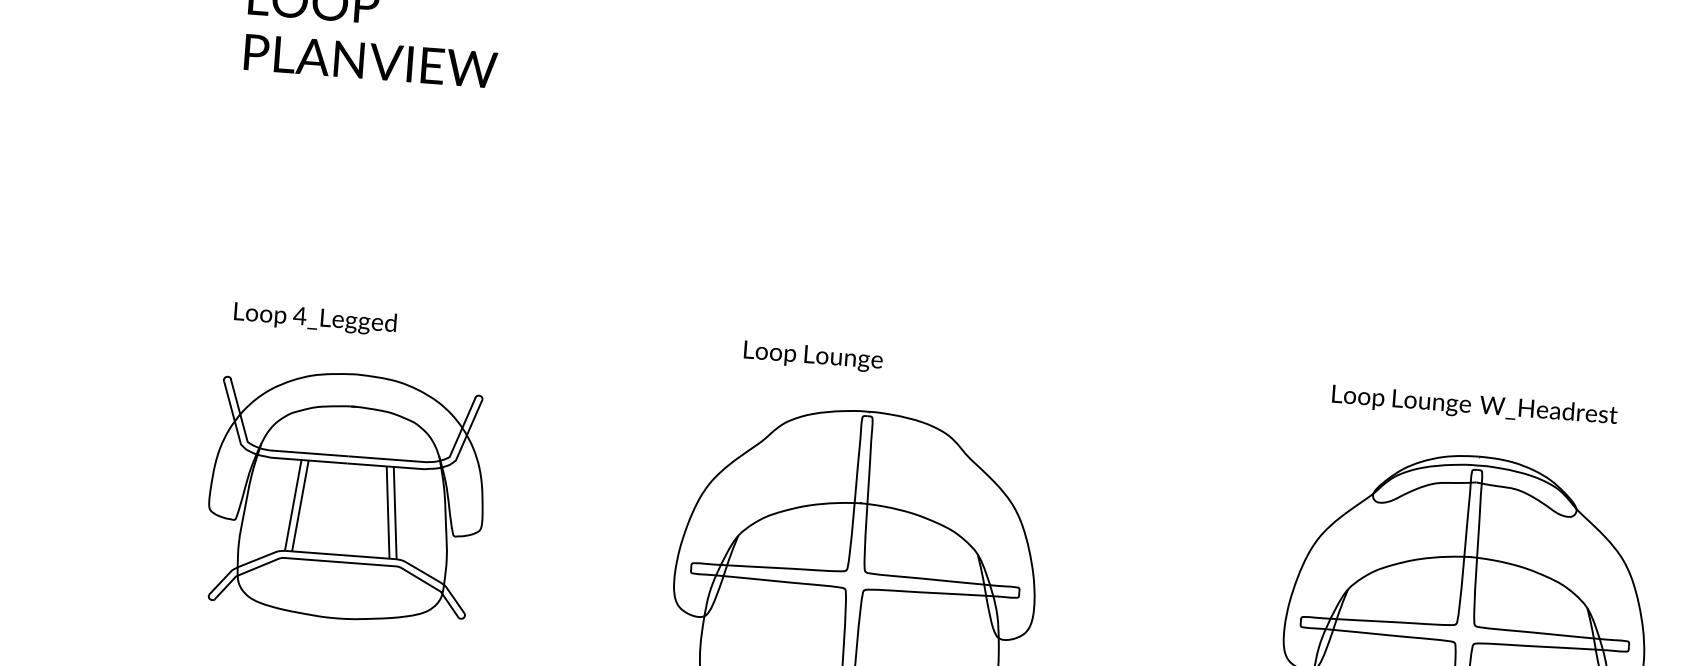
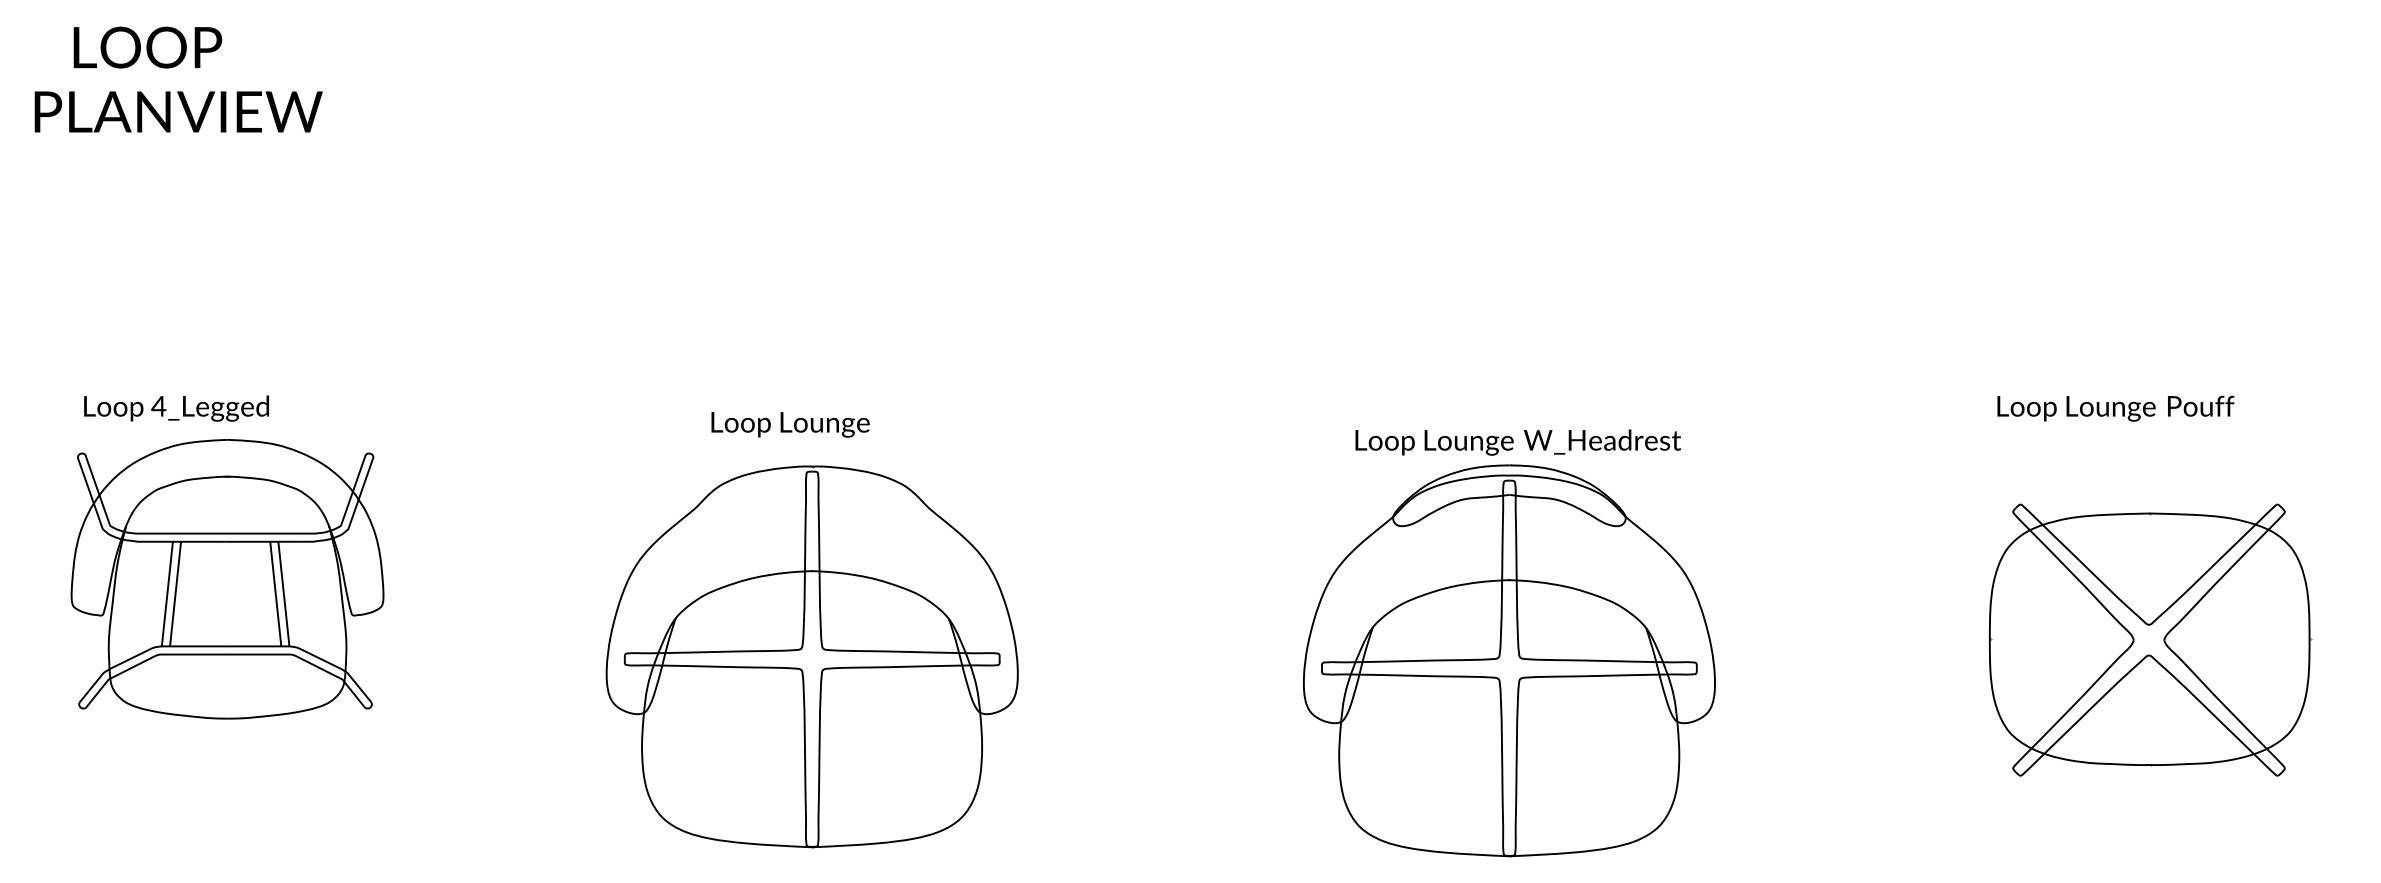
text: (370, 60) -> (178, 111), moved
text: (813, 356) -> (790, 424), moved
text: (1474, 406) -> (1517, 442), moved
part: (346, 496) -> (227, 579), moved

